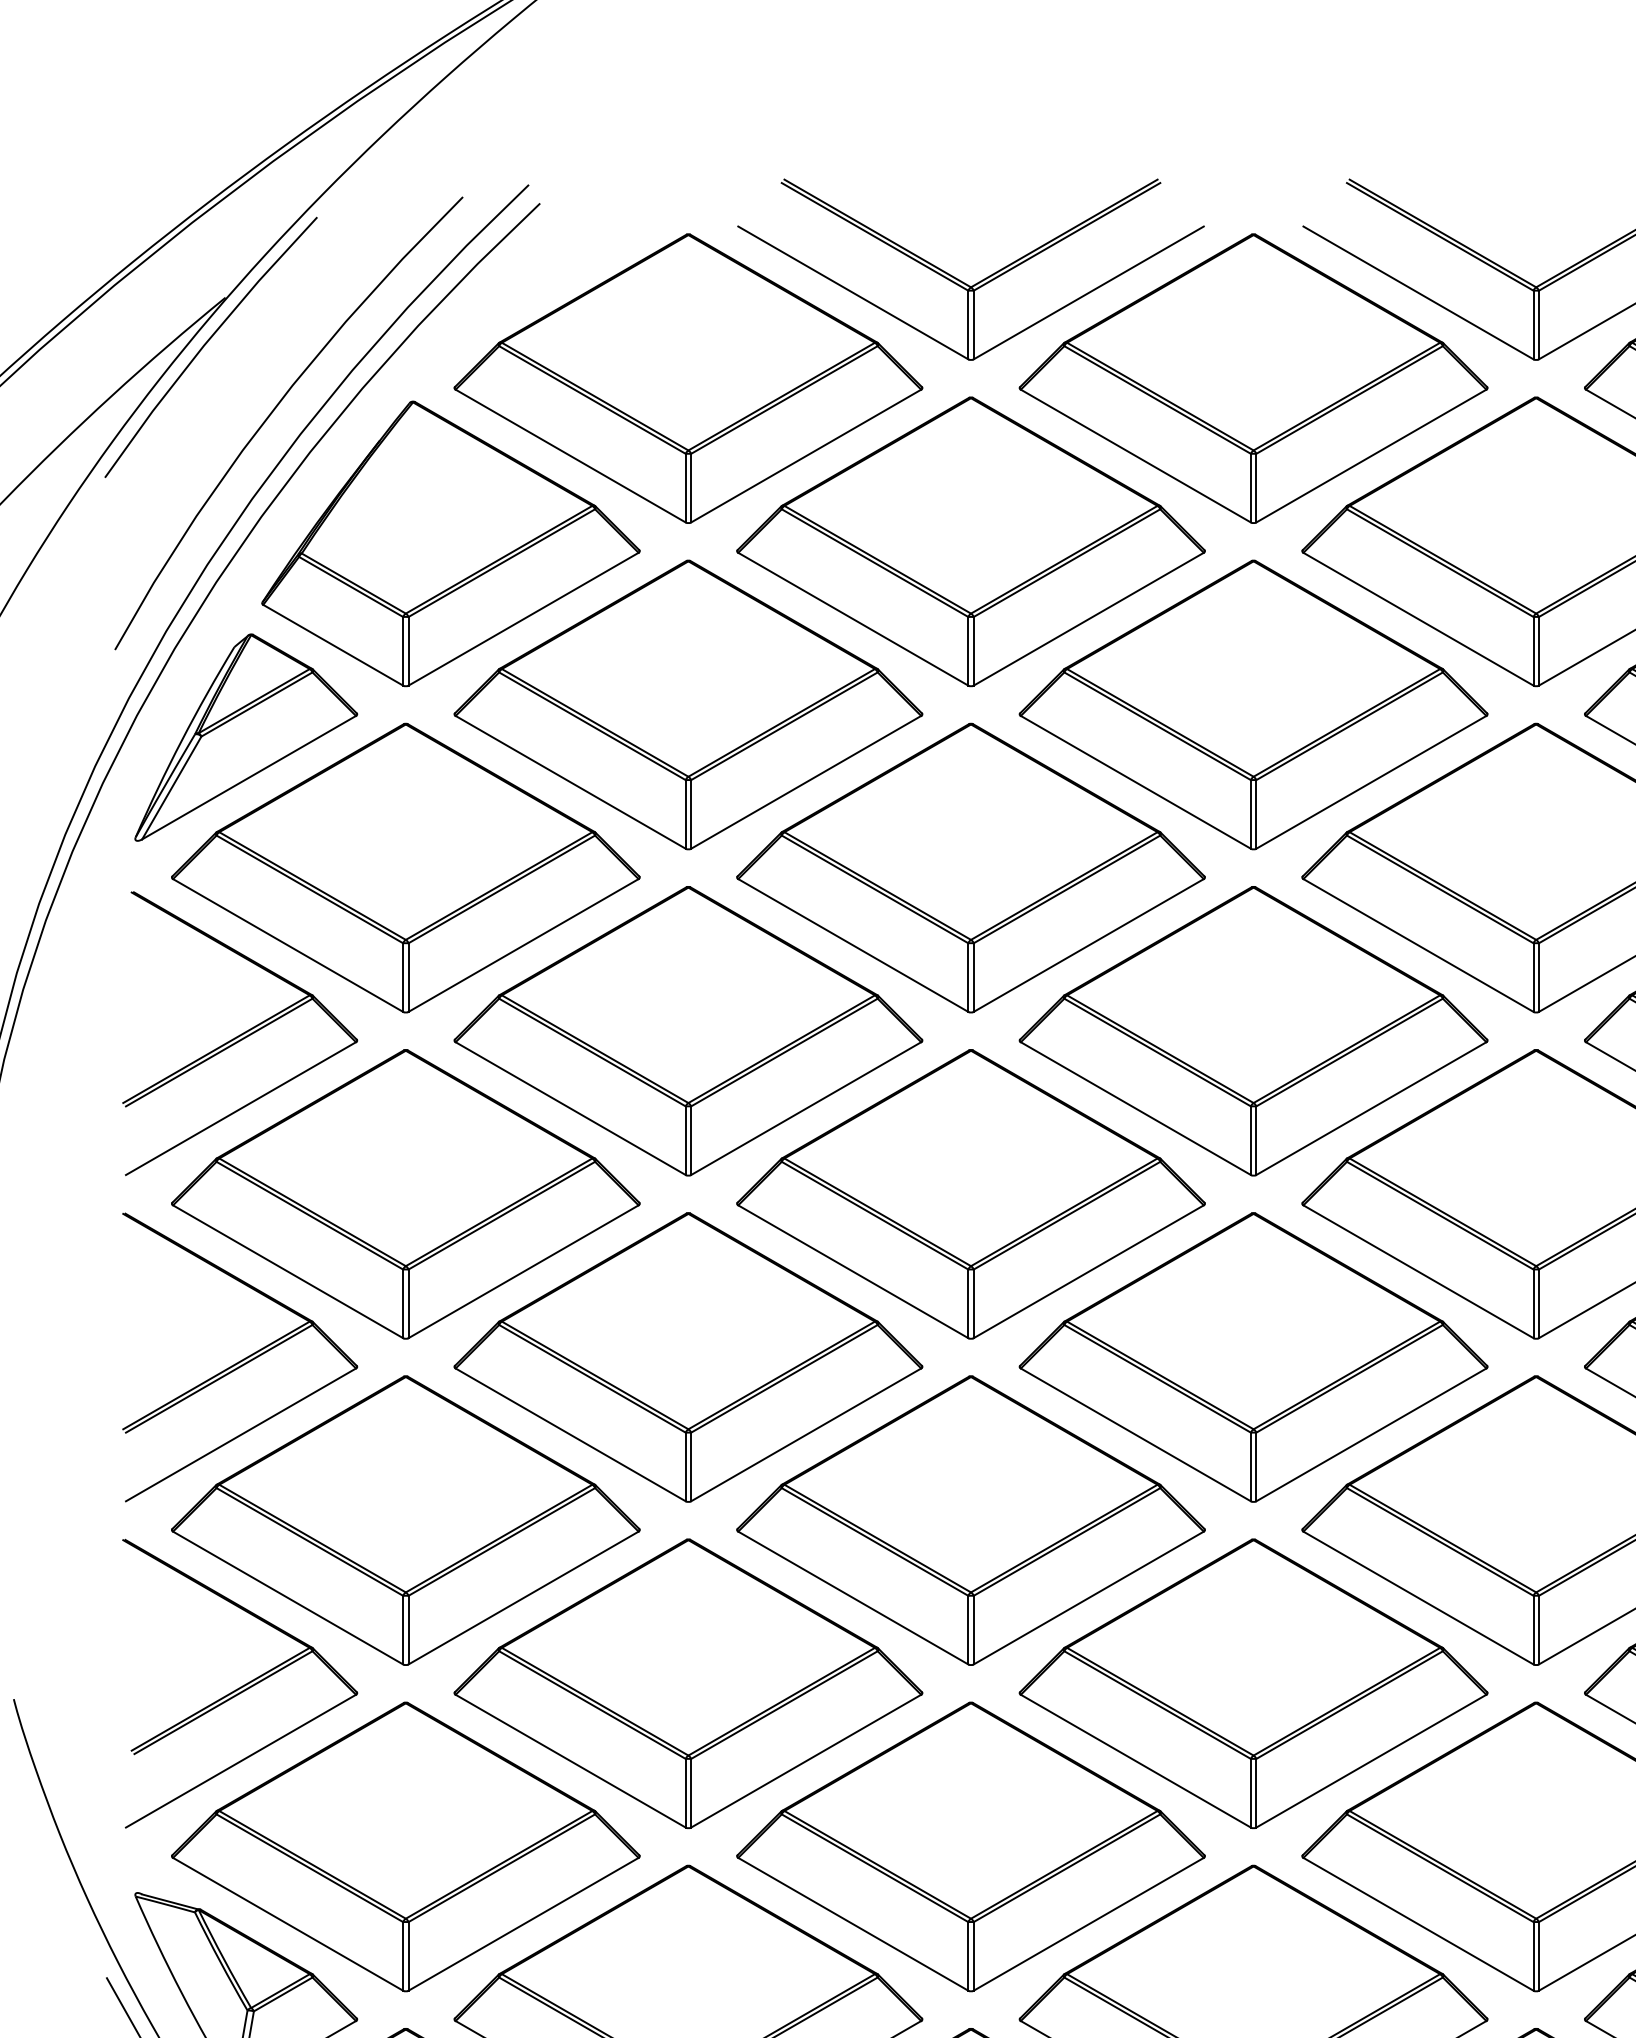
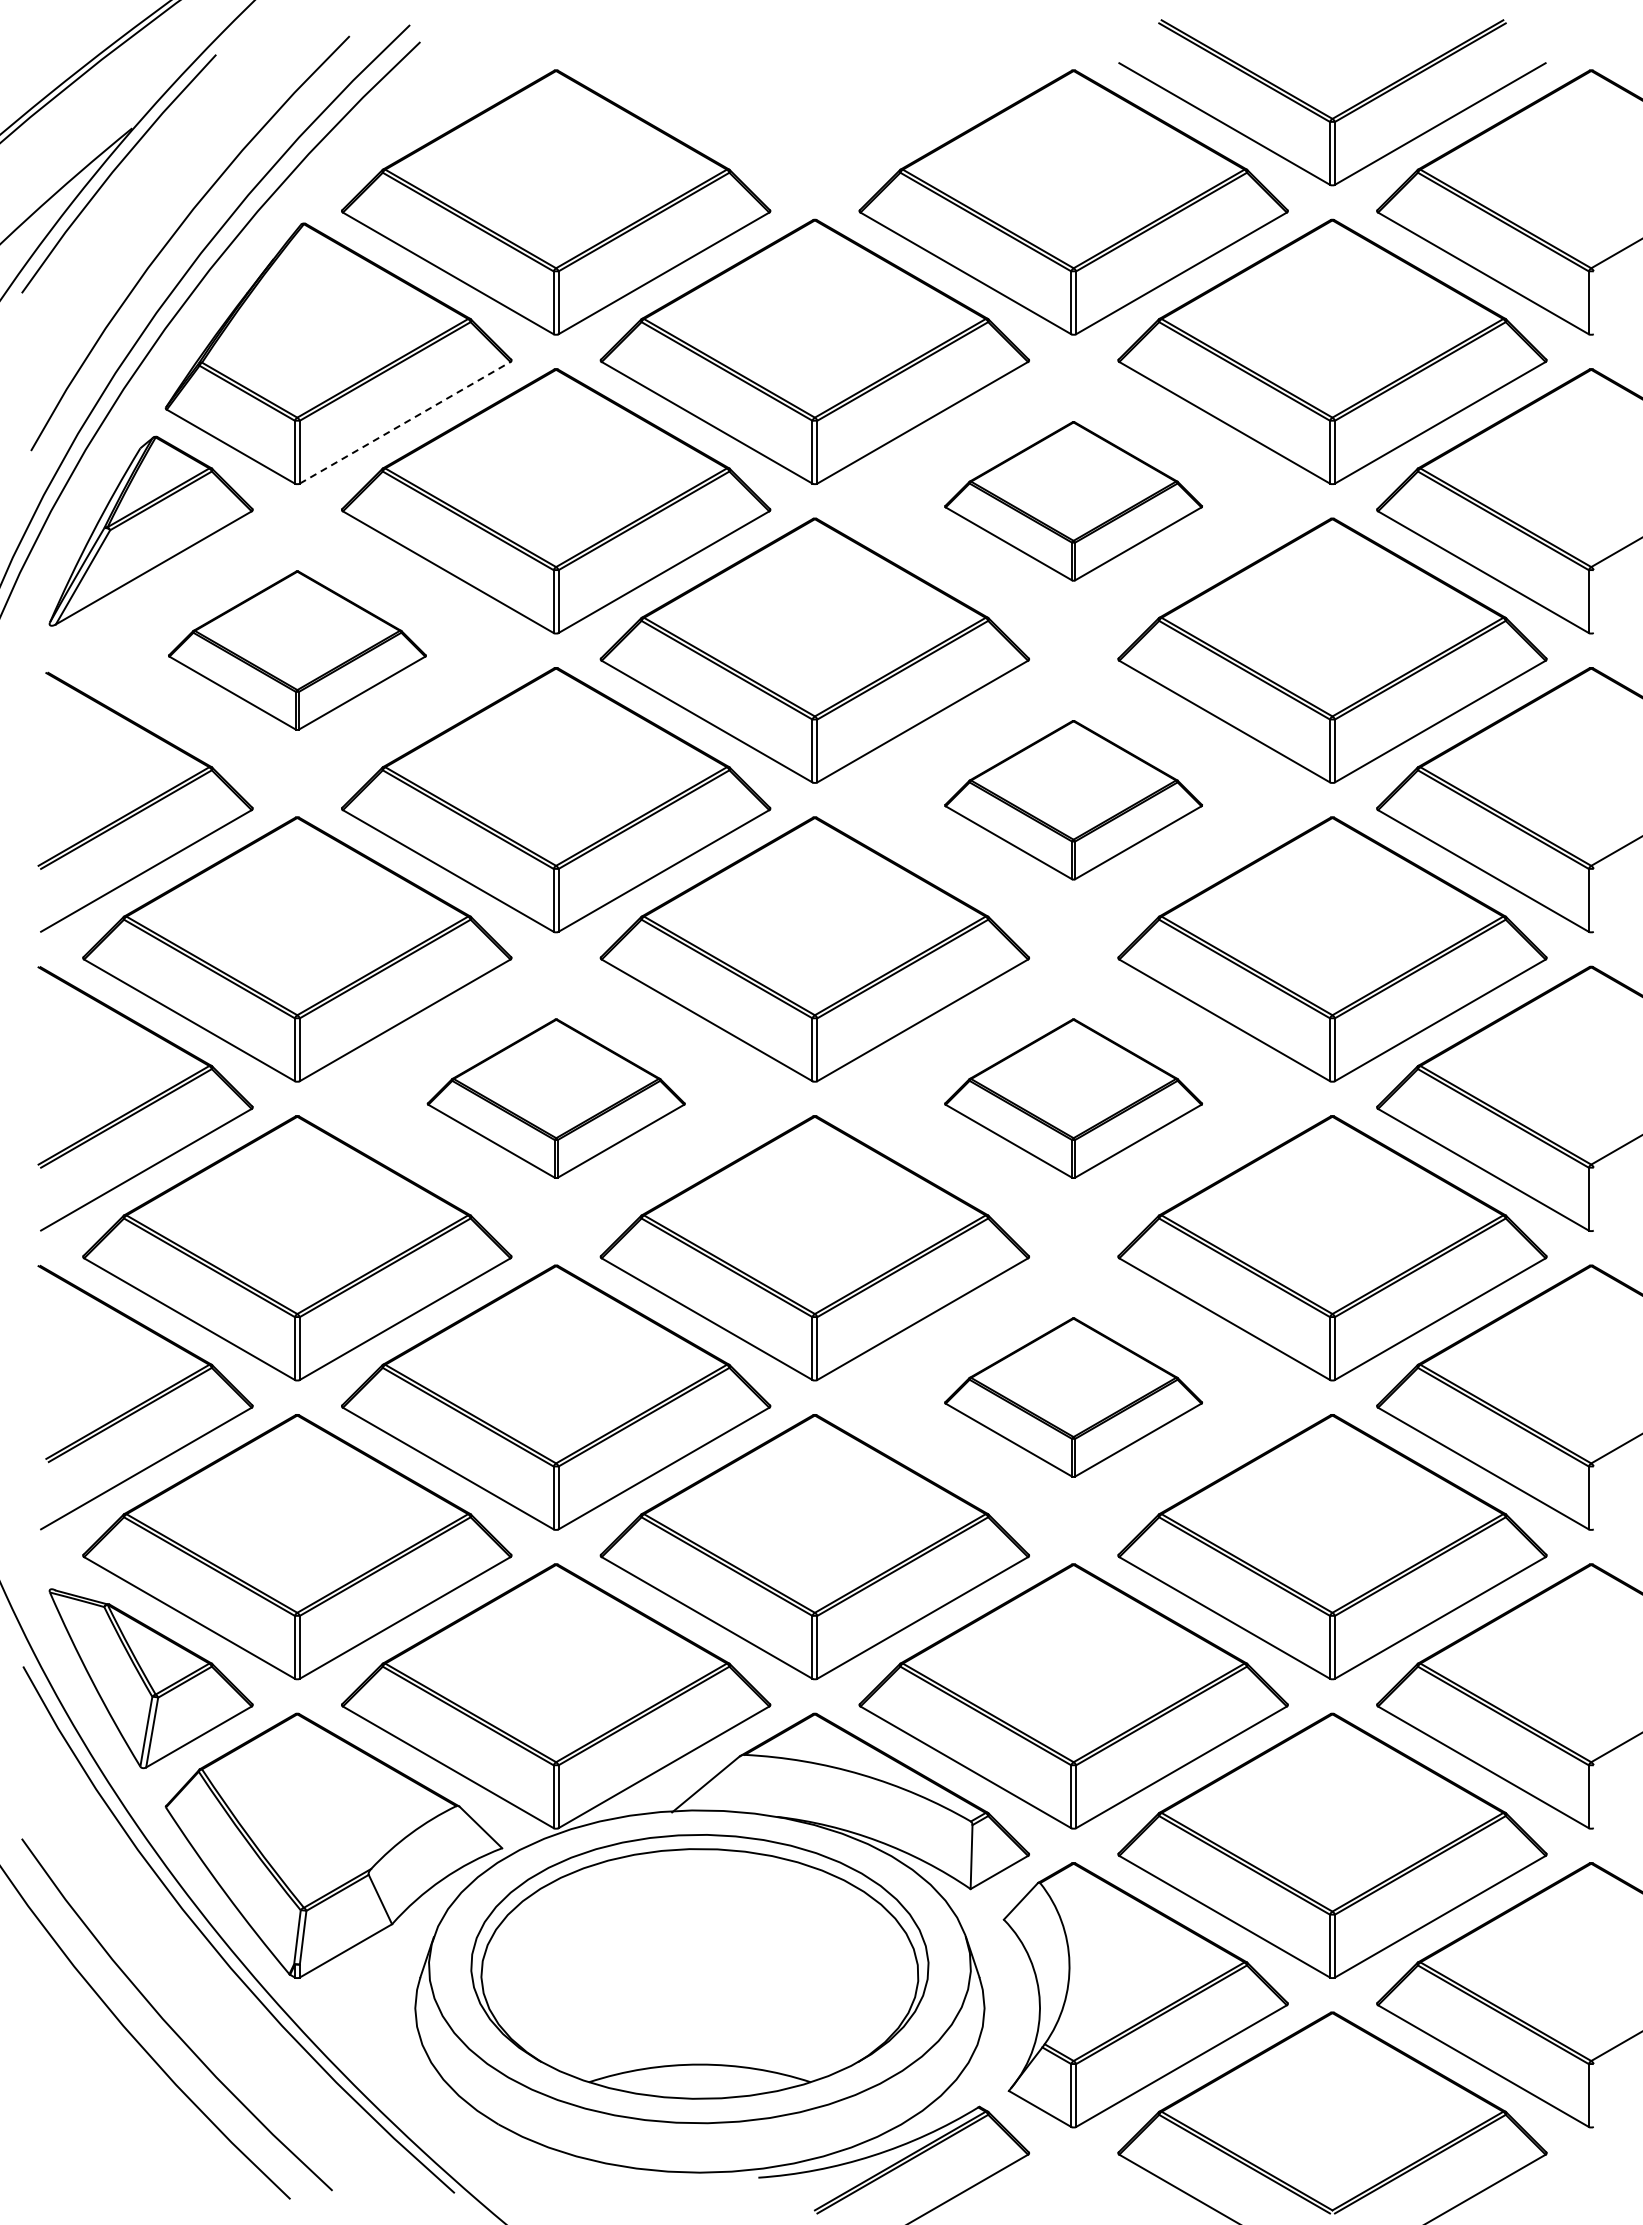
part: (961, 280) -> (806, 112), removed
line: (523, 618) -> (405, 422), solid -> dashed
part: (1253, 705) -> (1073, 501), size x0.6
part: (406, 867) -> (297, 650), size x0.6
part: (1253, 1031) -> (1073, 800), size x0.6
part: (688, 1357) -> (556, 1098), size x0.6
part: (1253, 1357) -> (1073, 1098), size x0.6
part: (1253, 1683) -> (1073, 1397), size x0.6

